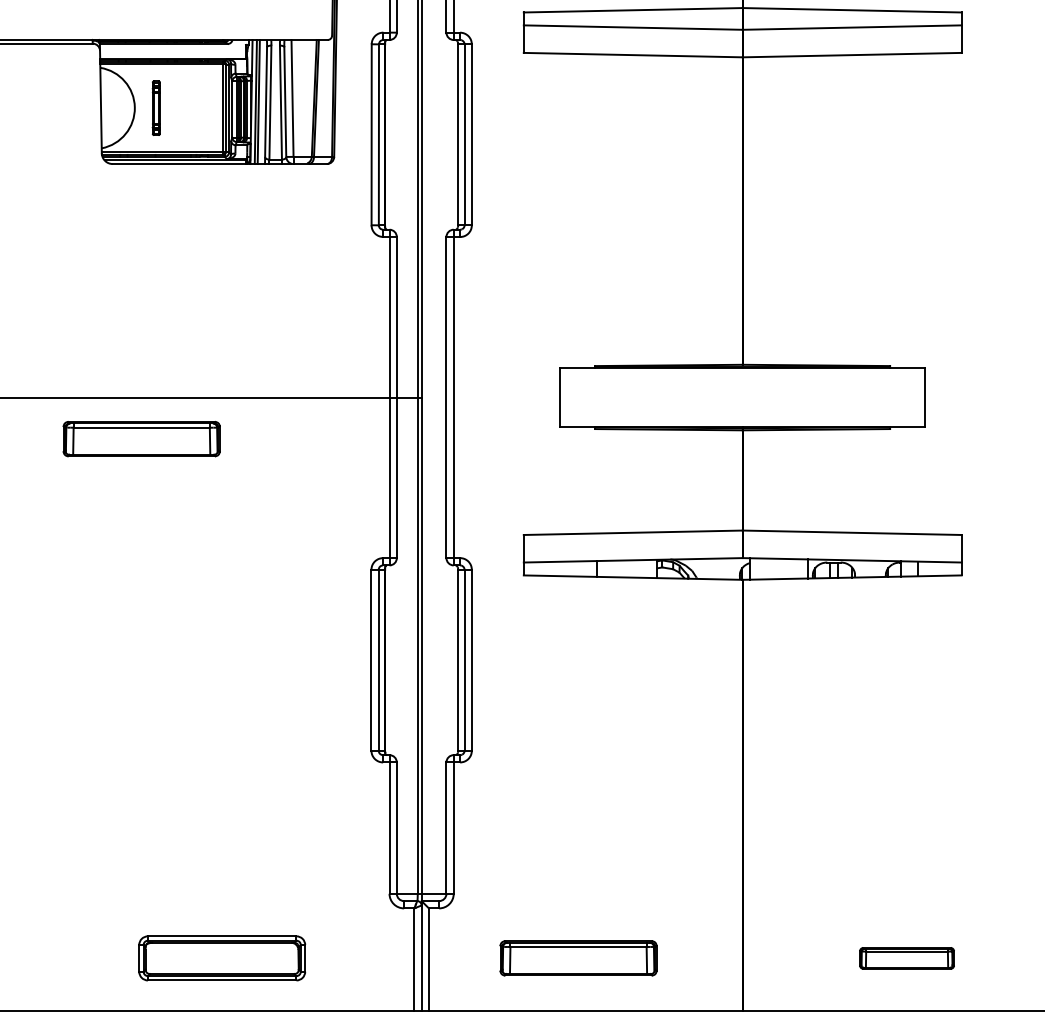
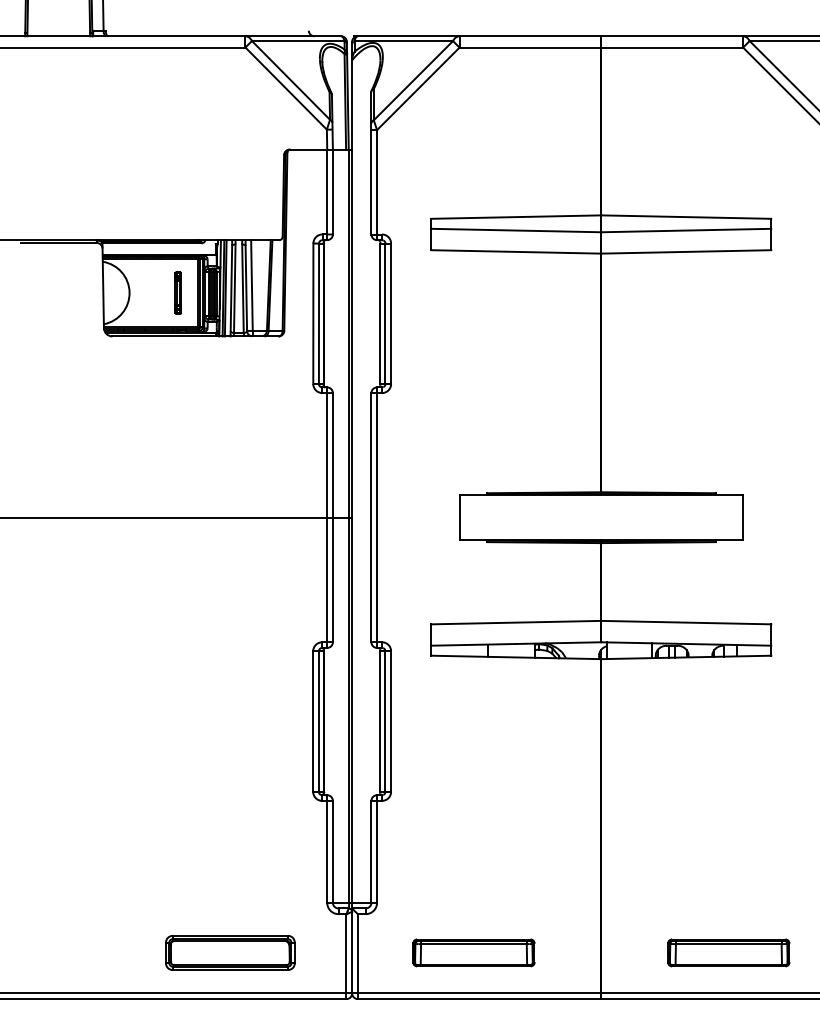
part: (155, 107) -> (177, 292), moved
part: (141, 438) -> (134, 549), removed
part: (222, 957) -> (230, 952), moved
part: (906, 957) -> (728, 952), size x1.67

